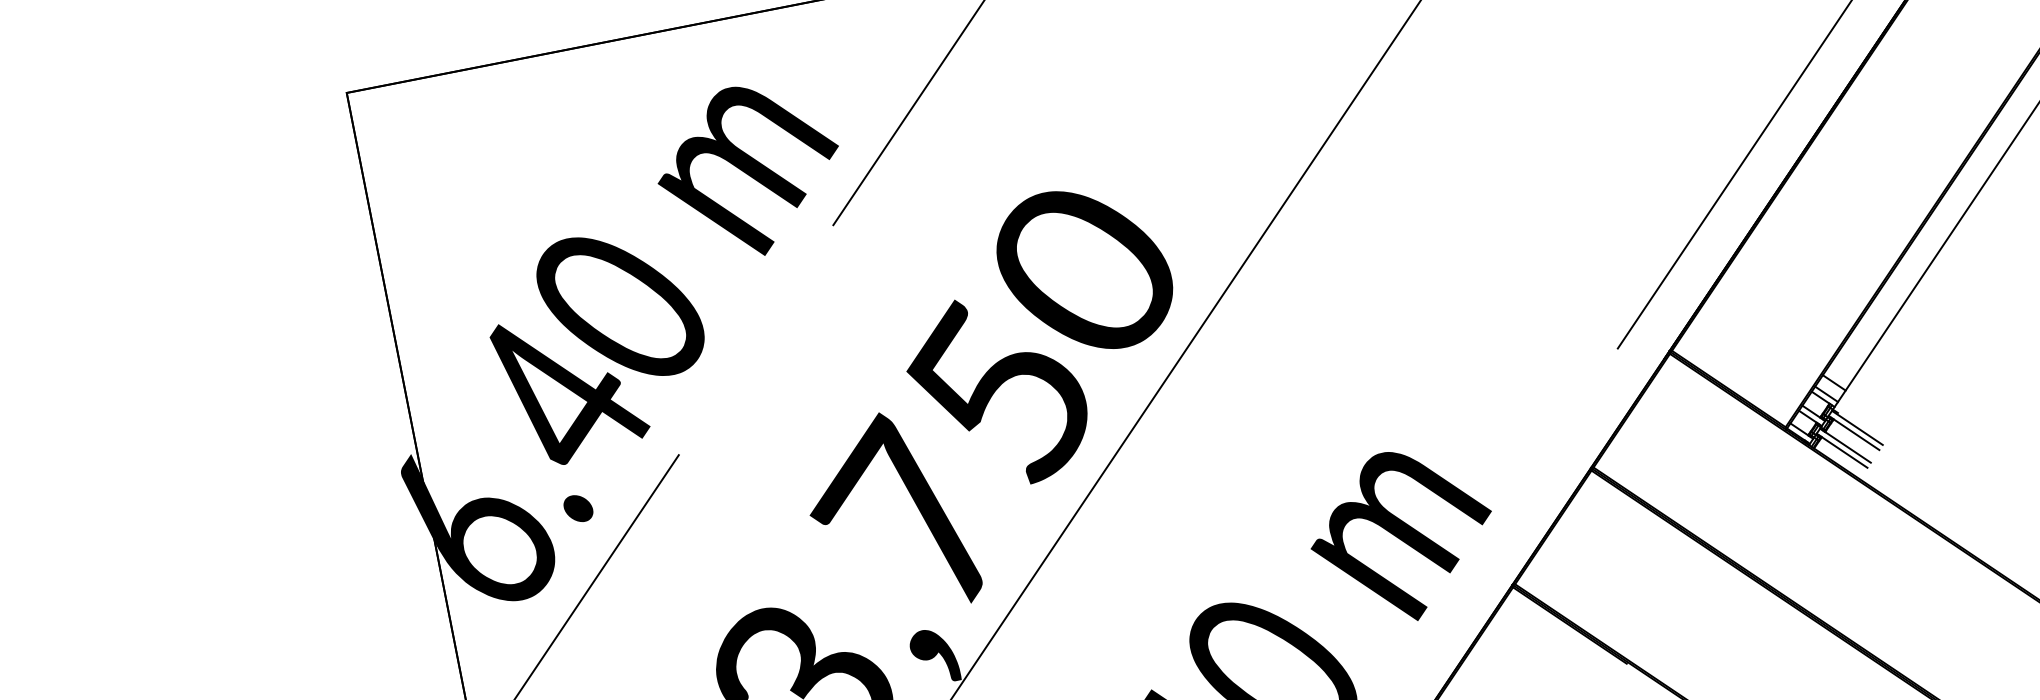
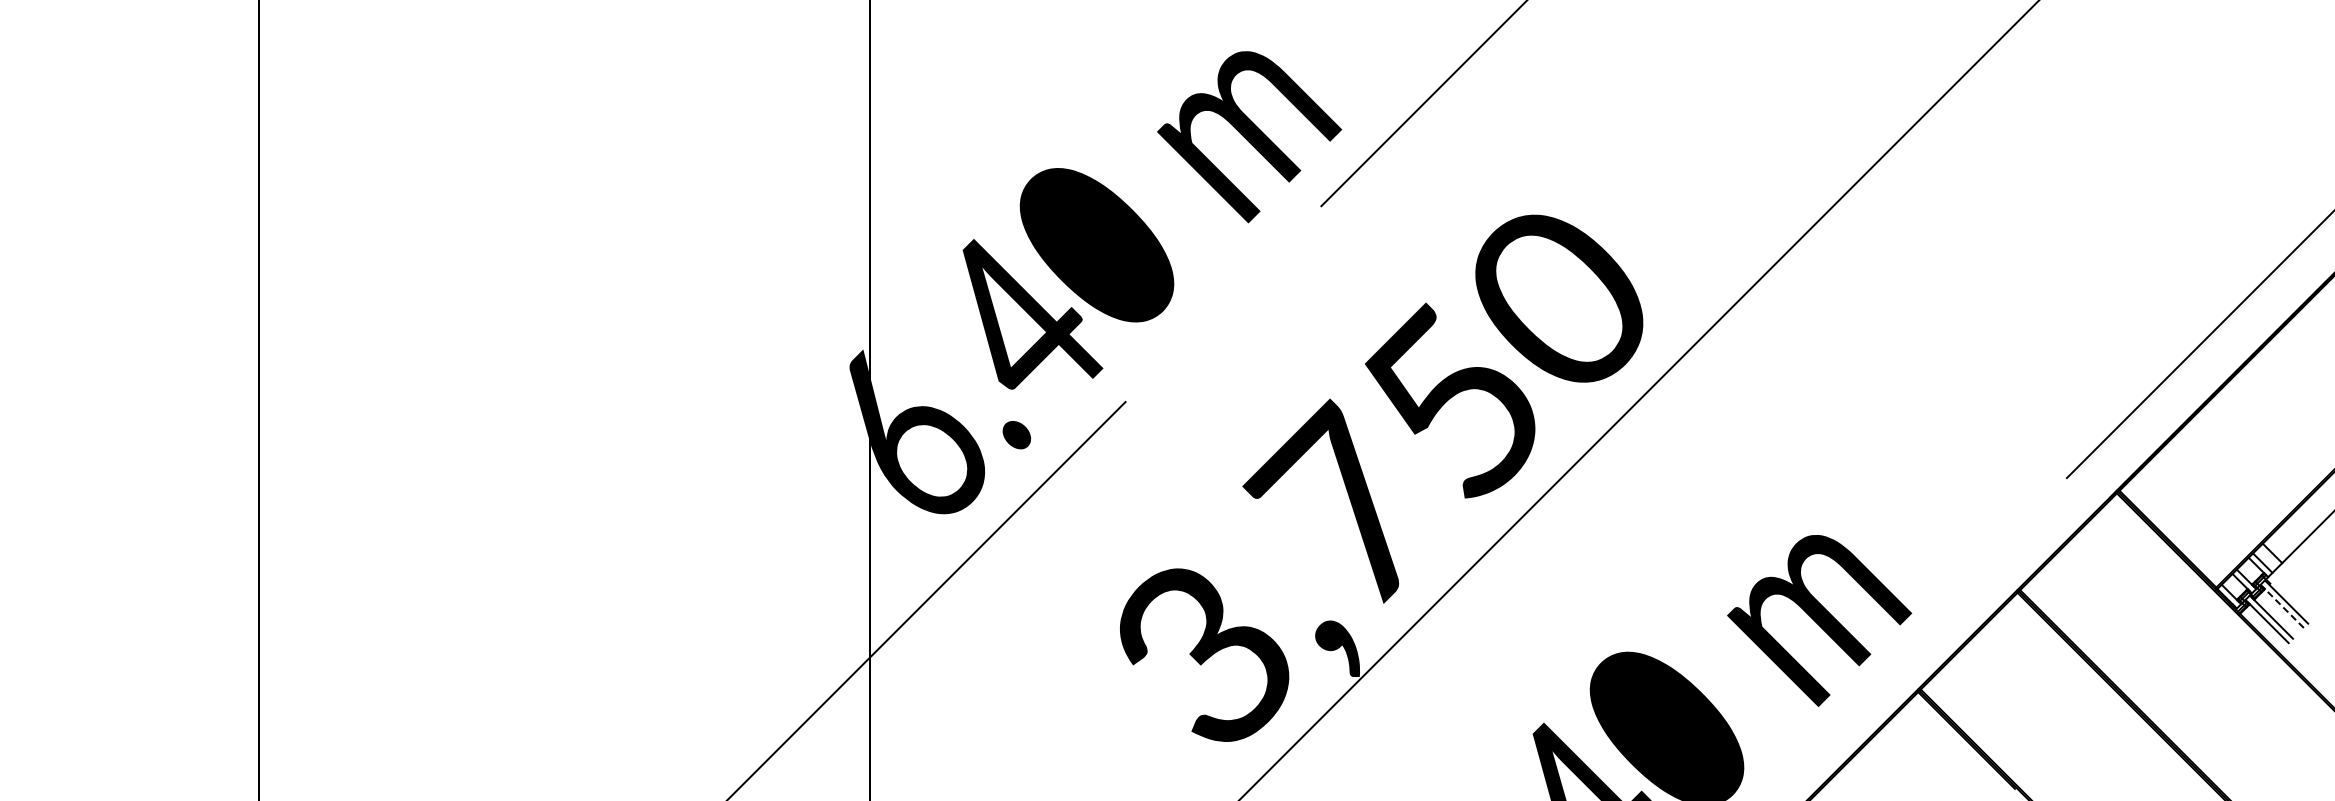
line: (1854, 433) -> (2282, 606), solid -> dashed

